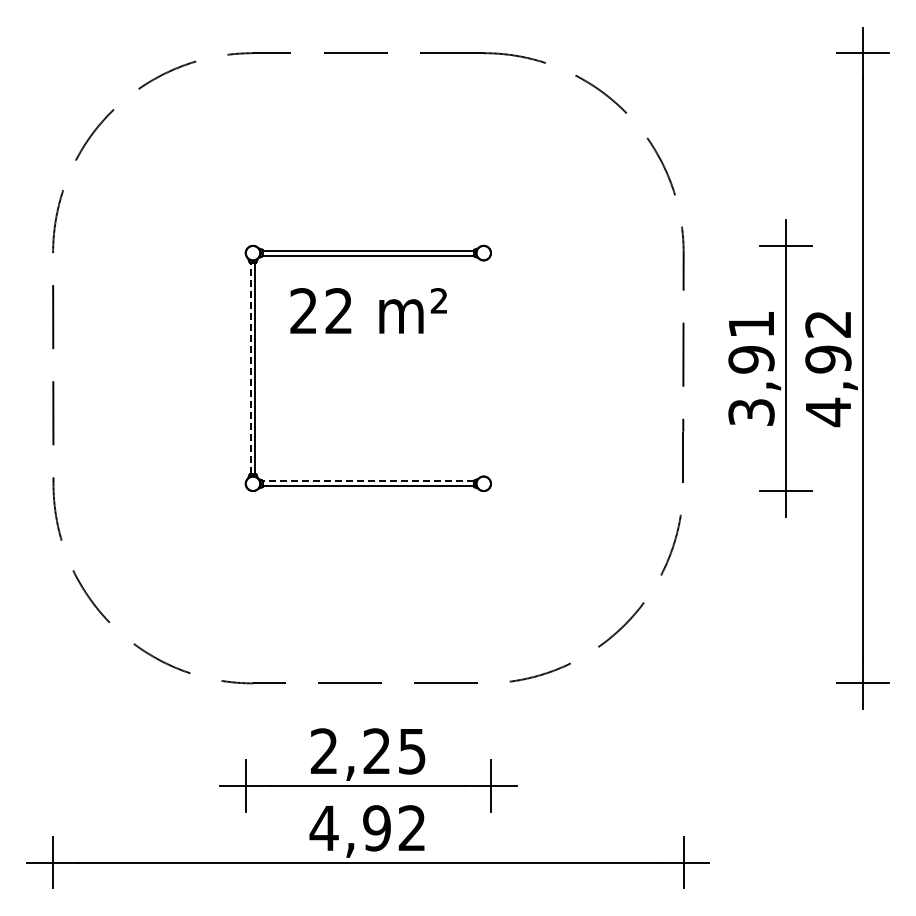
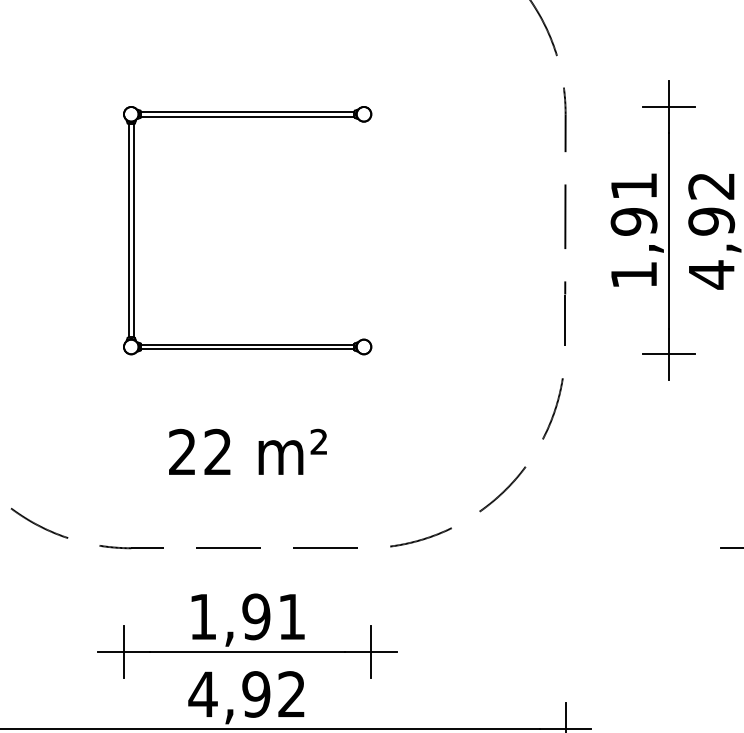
text: (368, 310) -> (247, 451), moved
line: (250, 368) -> (128, 230), dashed -> solid
text: (751, 412) -> (634, 275), 3,91 -> 1,91
line: (368, 481) -> (247, 344), dashed -> solid
text: (367, 751) -> (246, 616), 2,25 -> 1,91

